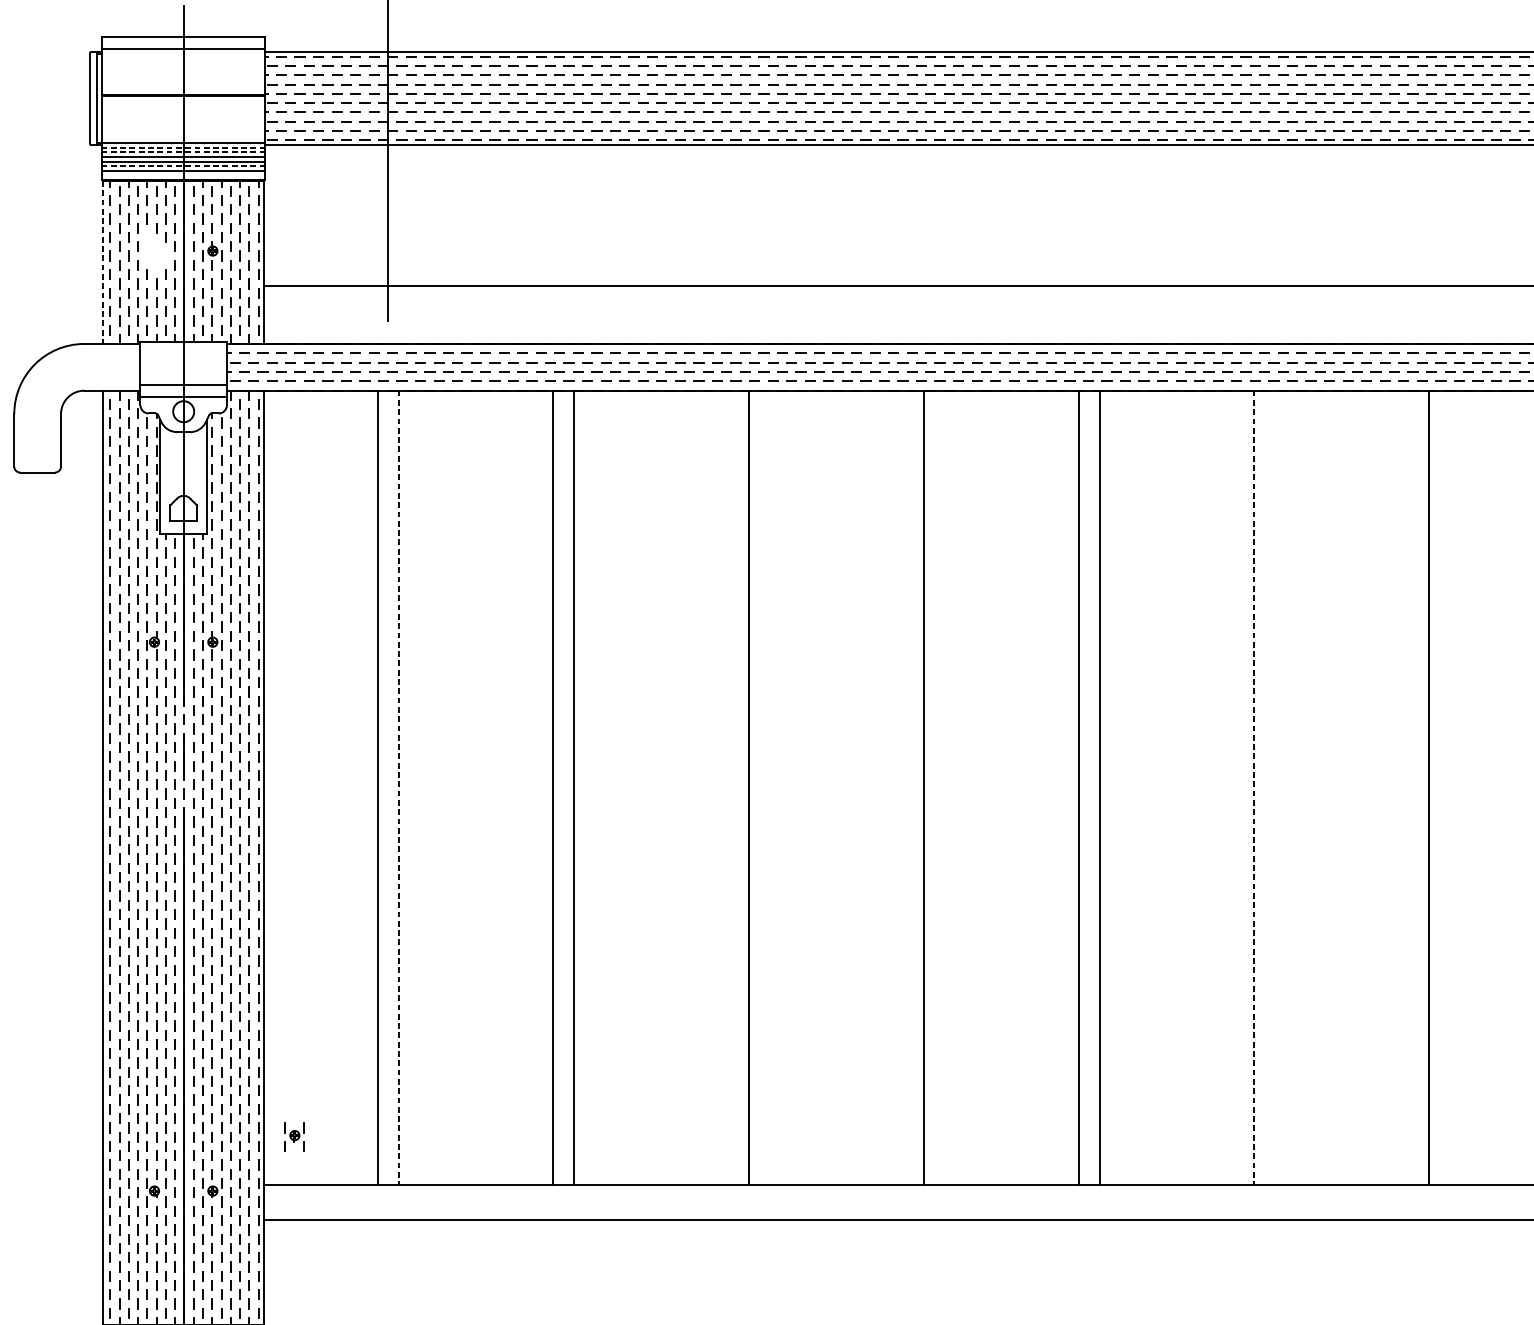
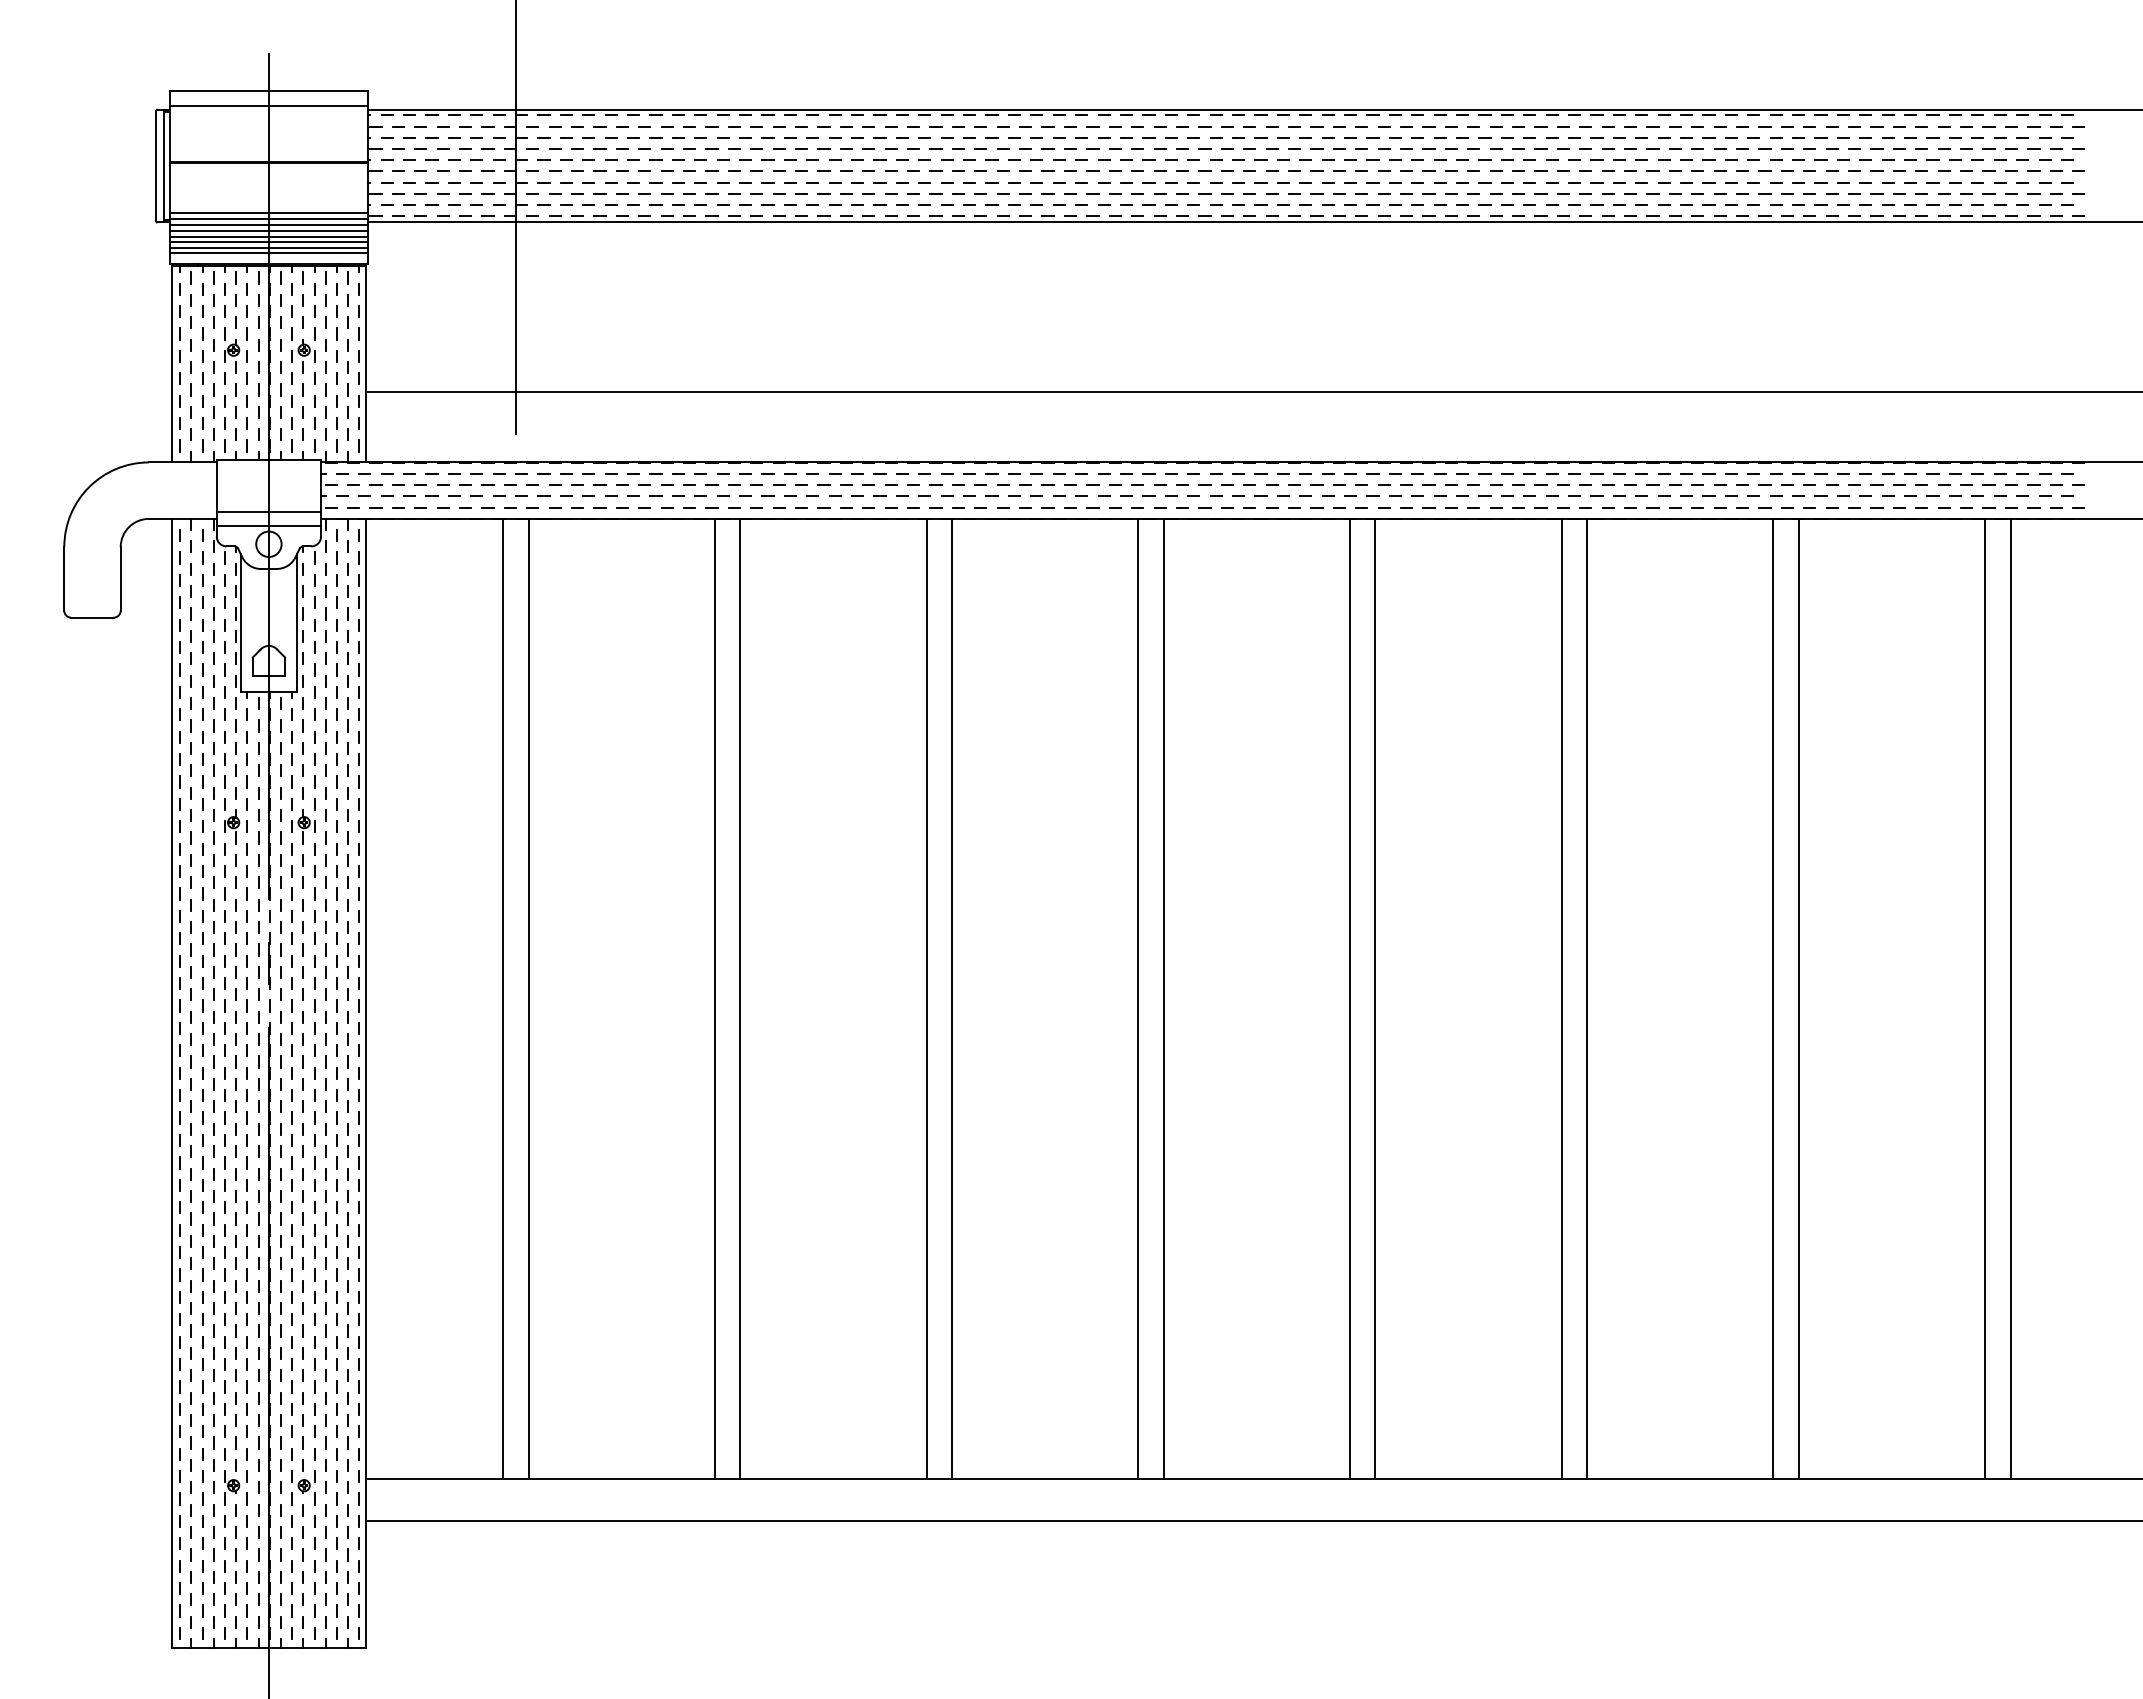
line: (183, 137) -> (268, 212), added
line: (183, 147) -> (268, 225), dashed -> solid
line: (183, 152) -> (268, 231), dashed -> solid
line: (183, 166) -> (268, 248), dashed -> solid
part: (156, 251) -> (235, 350), added
line: (103, 262) -> (171, 364), dashed -> solid
line: (398, 787) -> (528, 998), dashed -> solid
line: (728, 787) -> (926, 998), added
line: (903, 787) -> (1138, 998), added
line: (1253, 787) -> (1561, 998), dashed -> solid
line: (1275, 787) -> (1587, 998), added
line: (1450, 787) -> (1798, 998), added
part: (294, 1137) -> (402, 1420), removed

